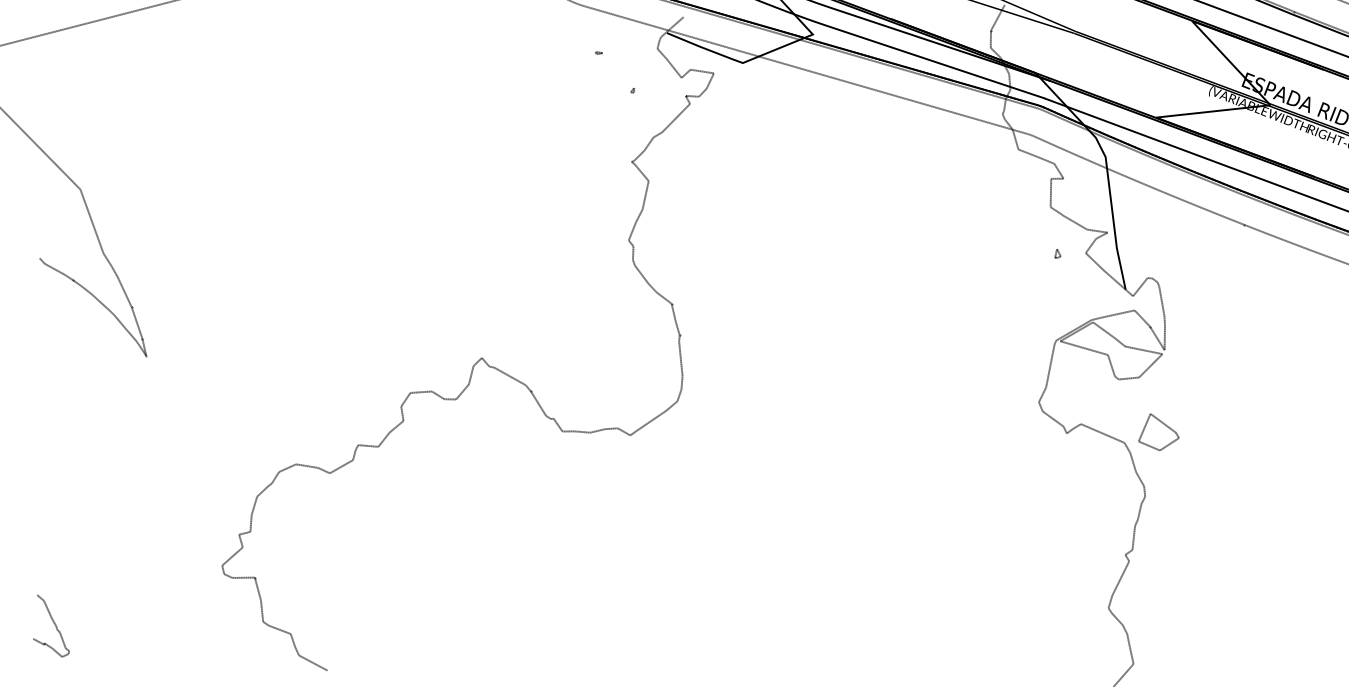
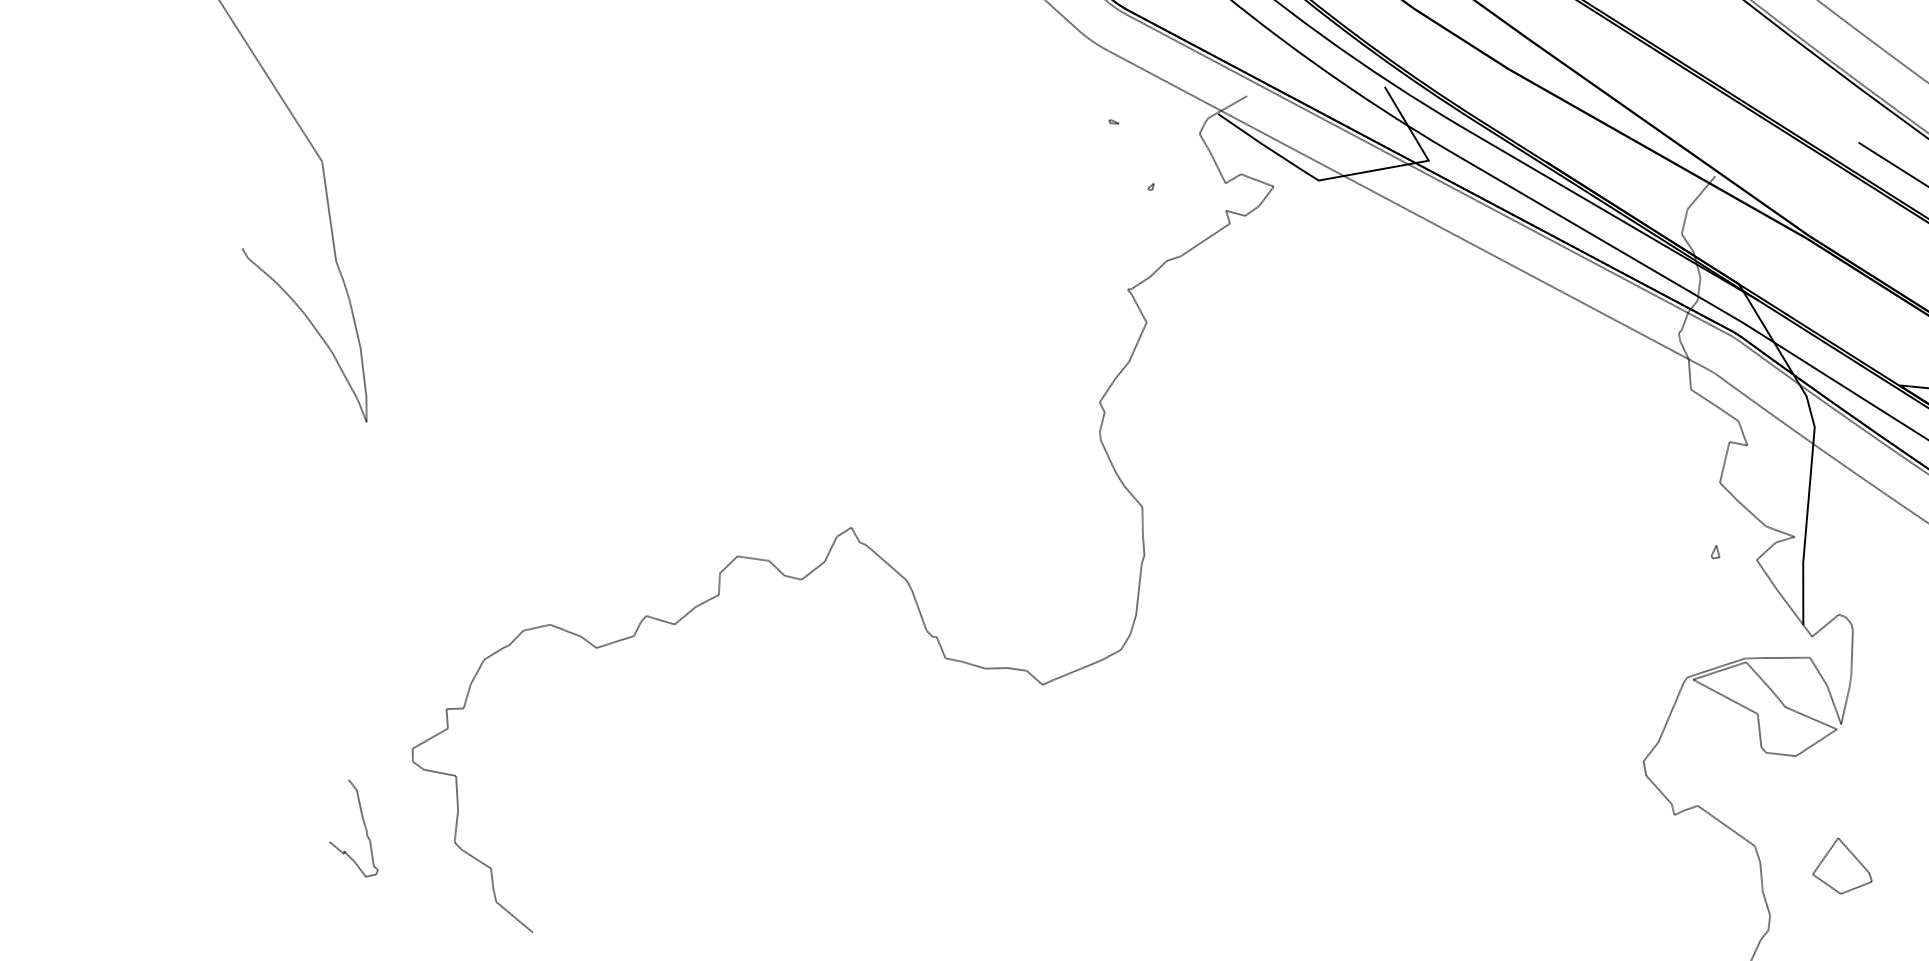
part: (1158, 432) -> (1844, 867), moved
curve: (53, 623) -> (363, 825), moved

